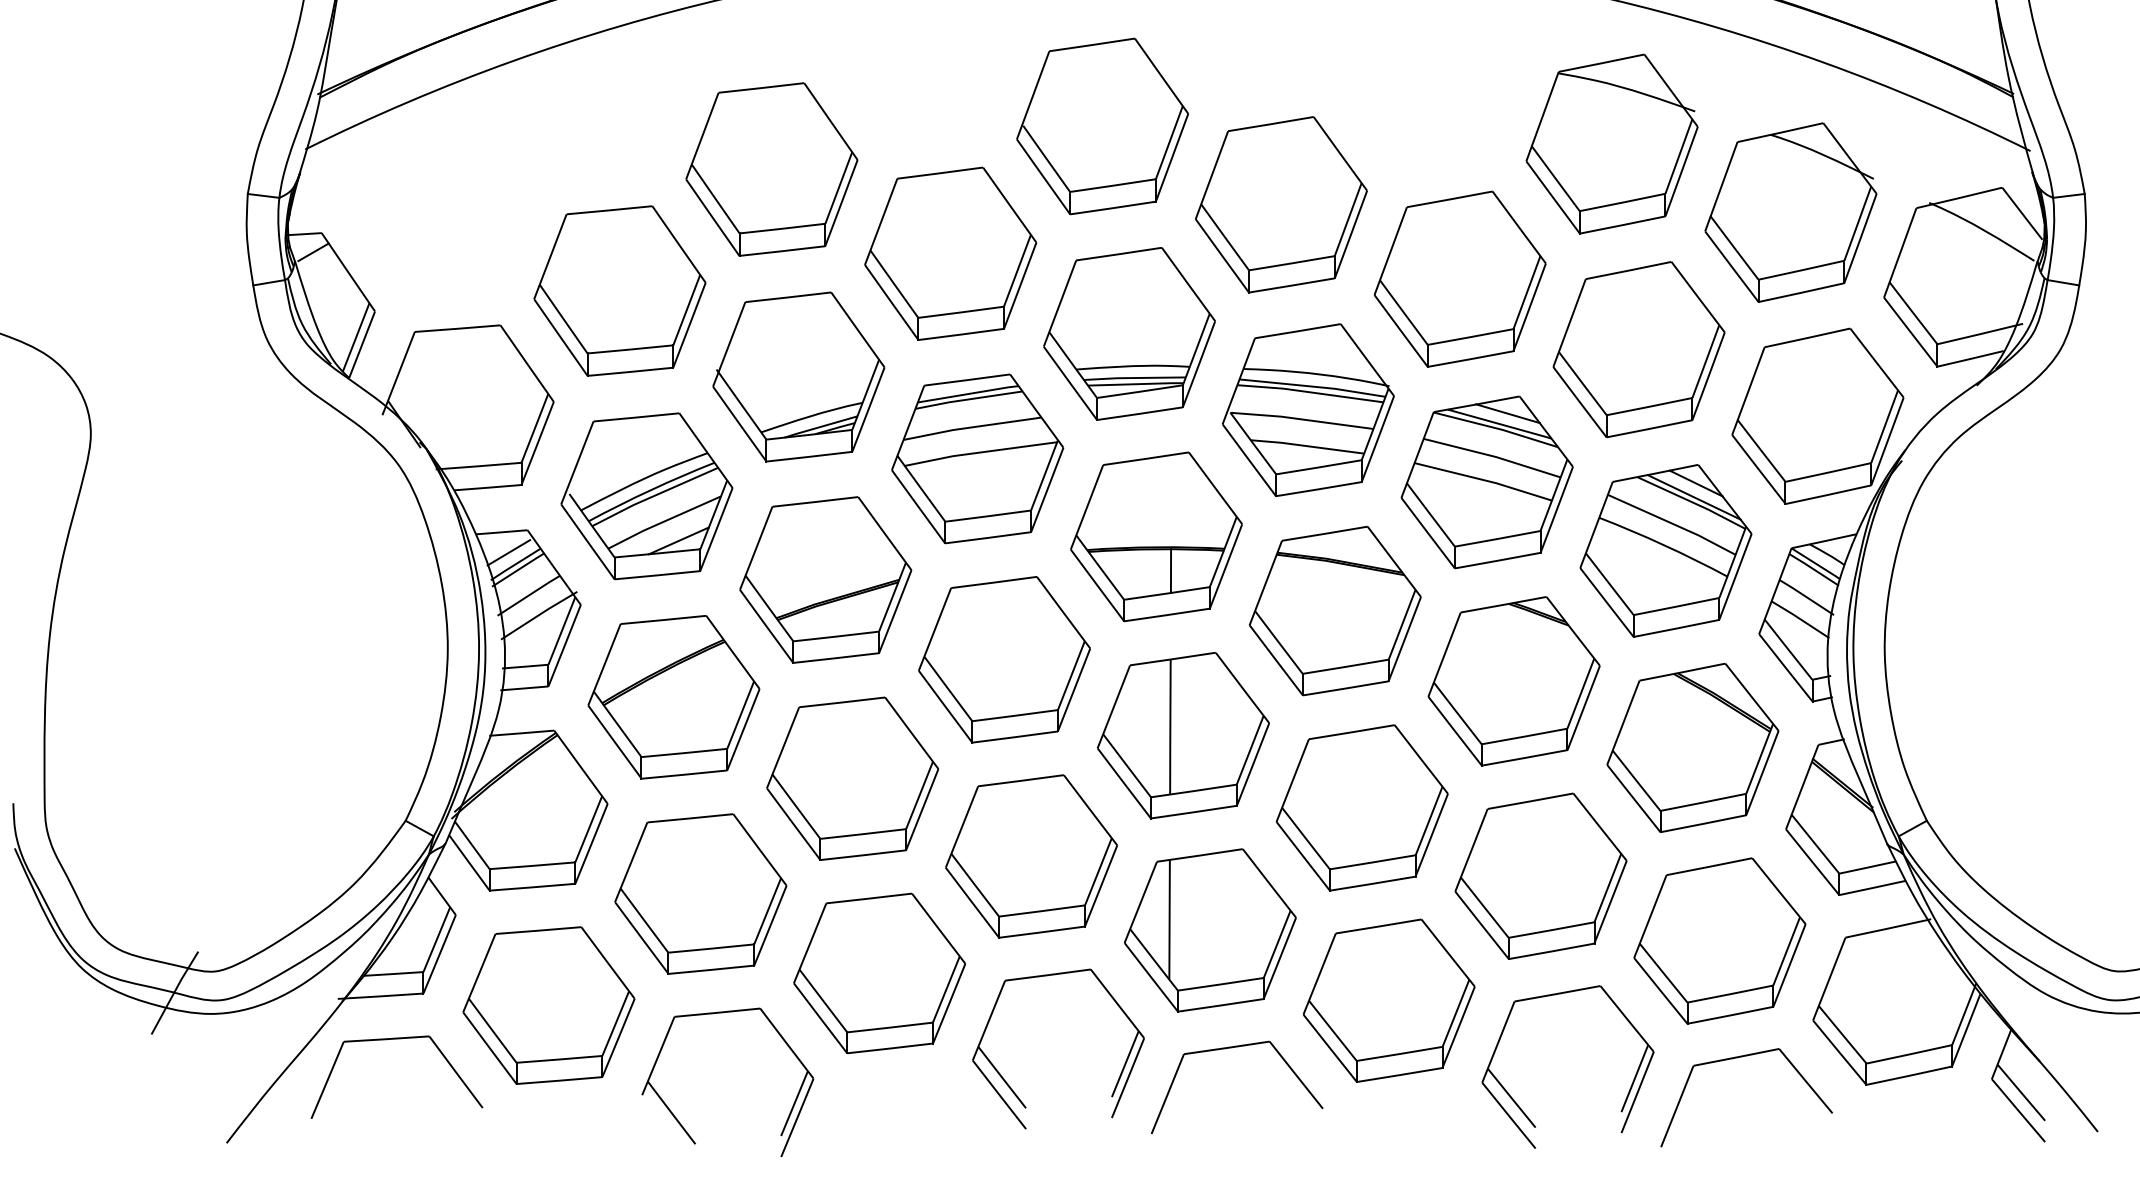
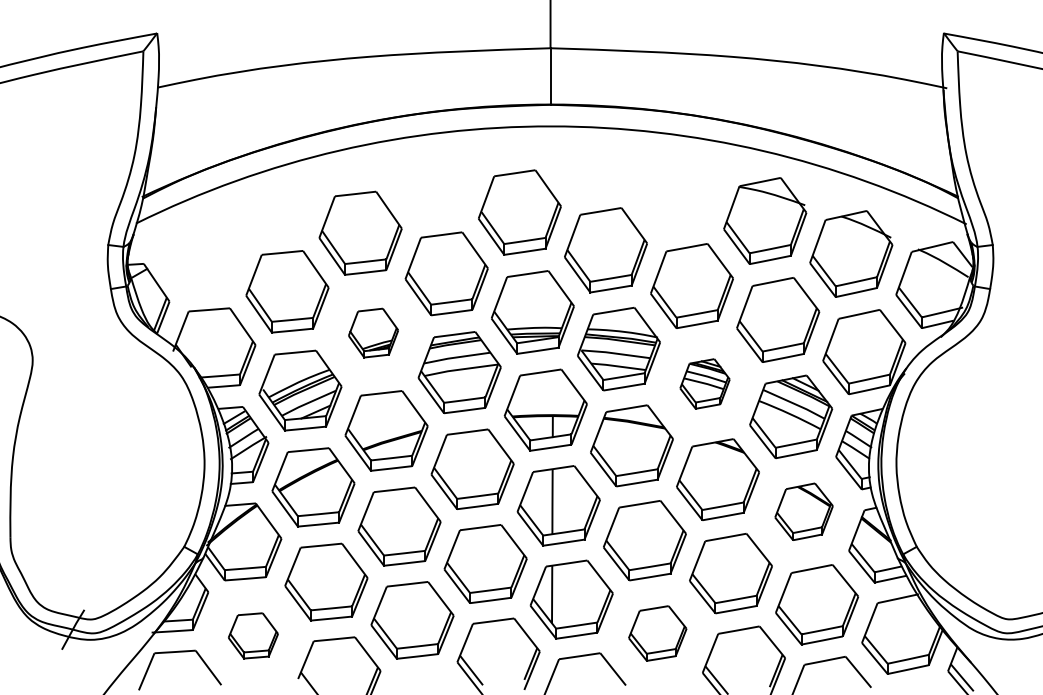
part: (798, 375) -> (373, 332), size x0.6
part: (1486, 481) -> (704, 383), size x0.6
part: (1691, 747) -> (803, 511), size x0.7
part: (1388, 1000) -> (657, 633), size x0.7
part: (549, 1004) -> (253, 635), size x0.6

